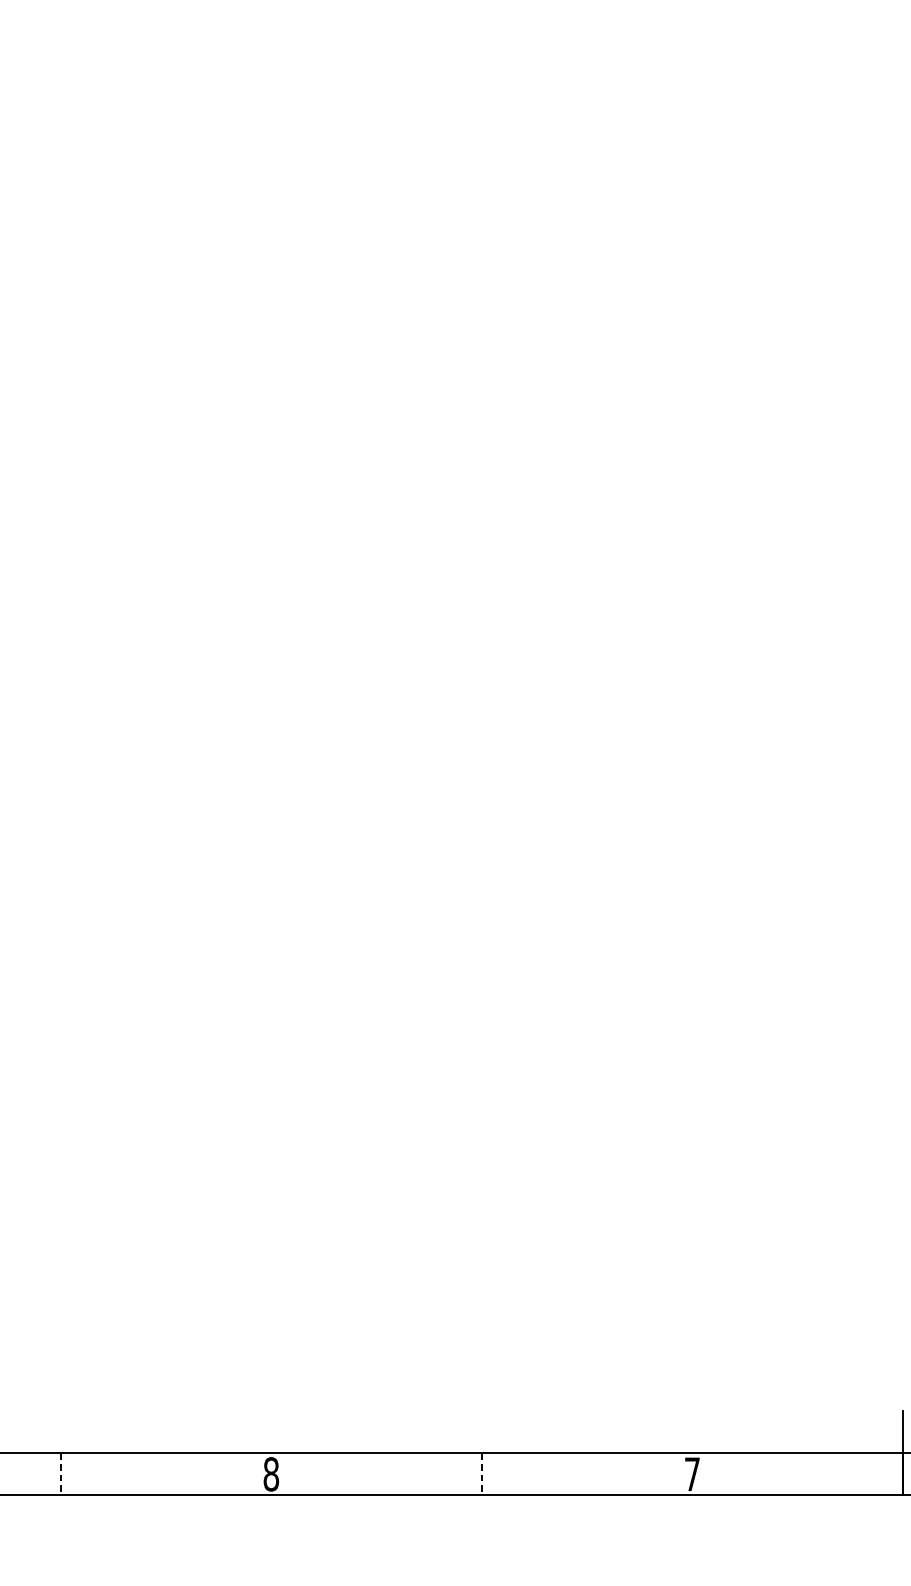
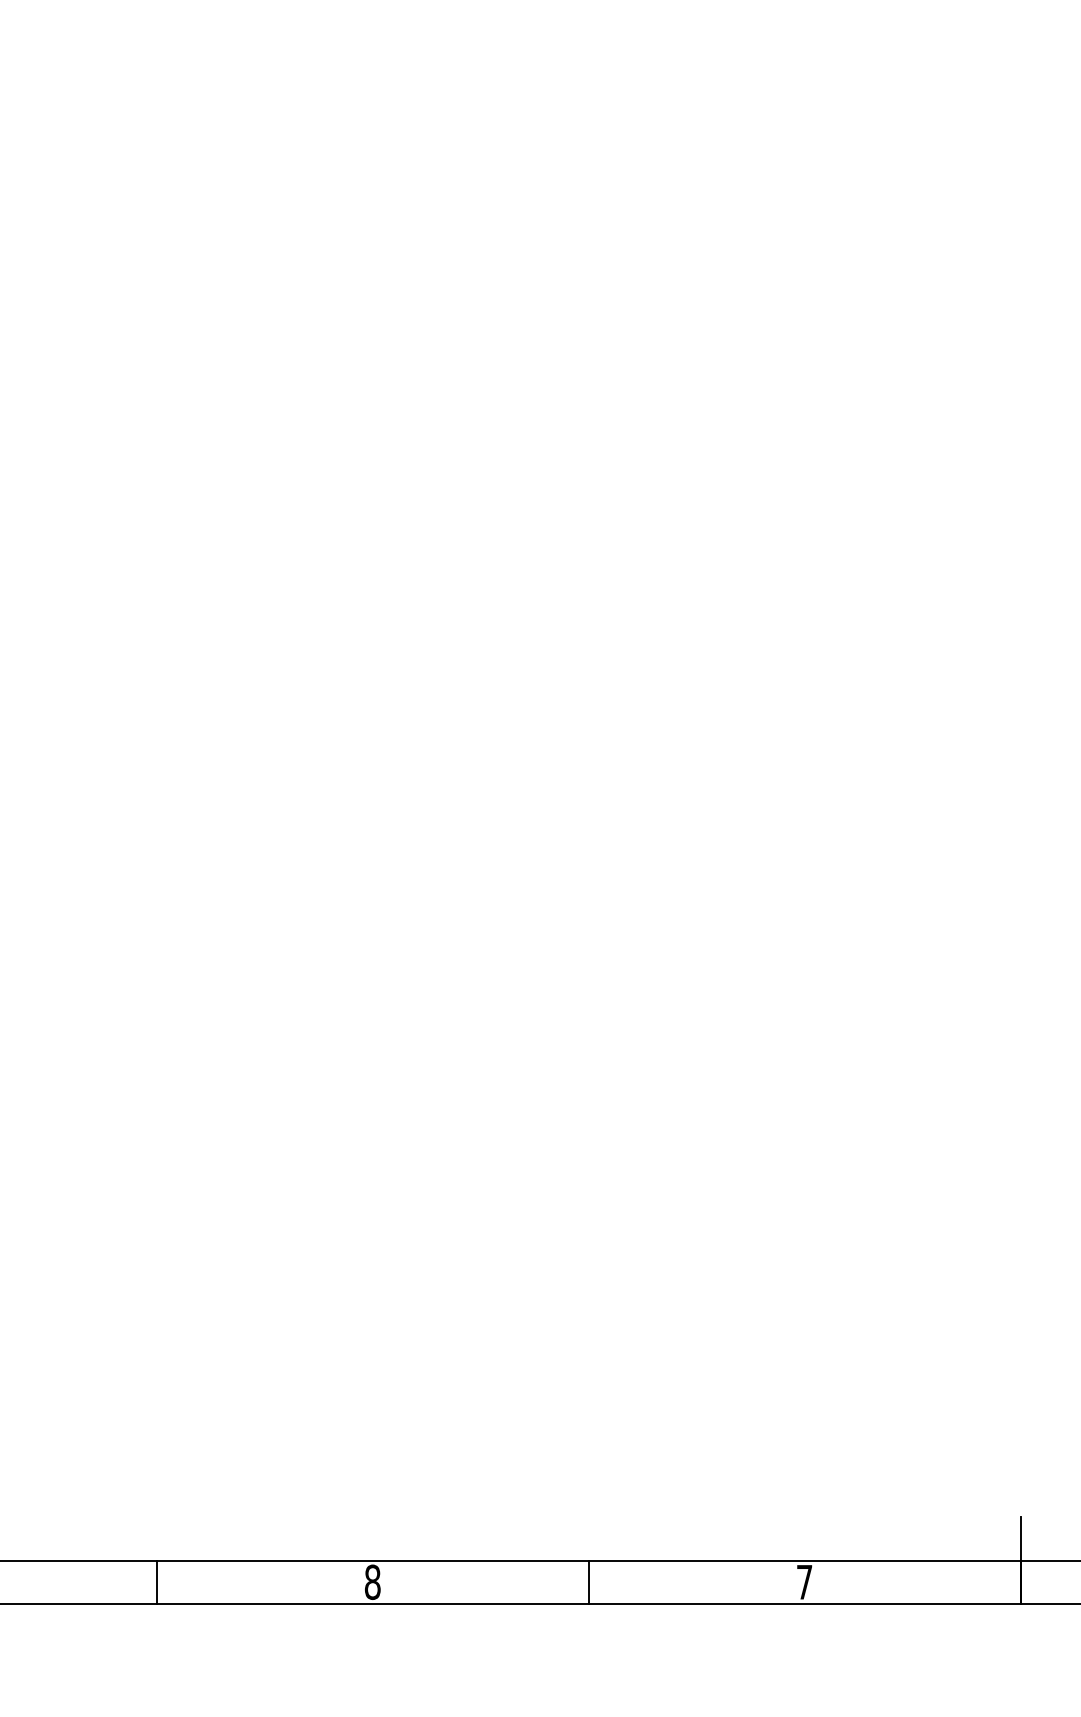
line: (61, 1474) -> (157, 1582), dashed -> solid
line: (482, 1474) -> (589, 1582), dashed -> solid

